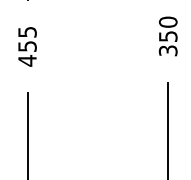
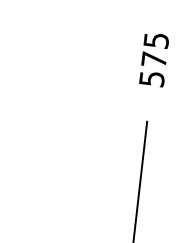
text: (167, 35) -> (153, 58), 350 -> 575

